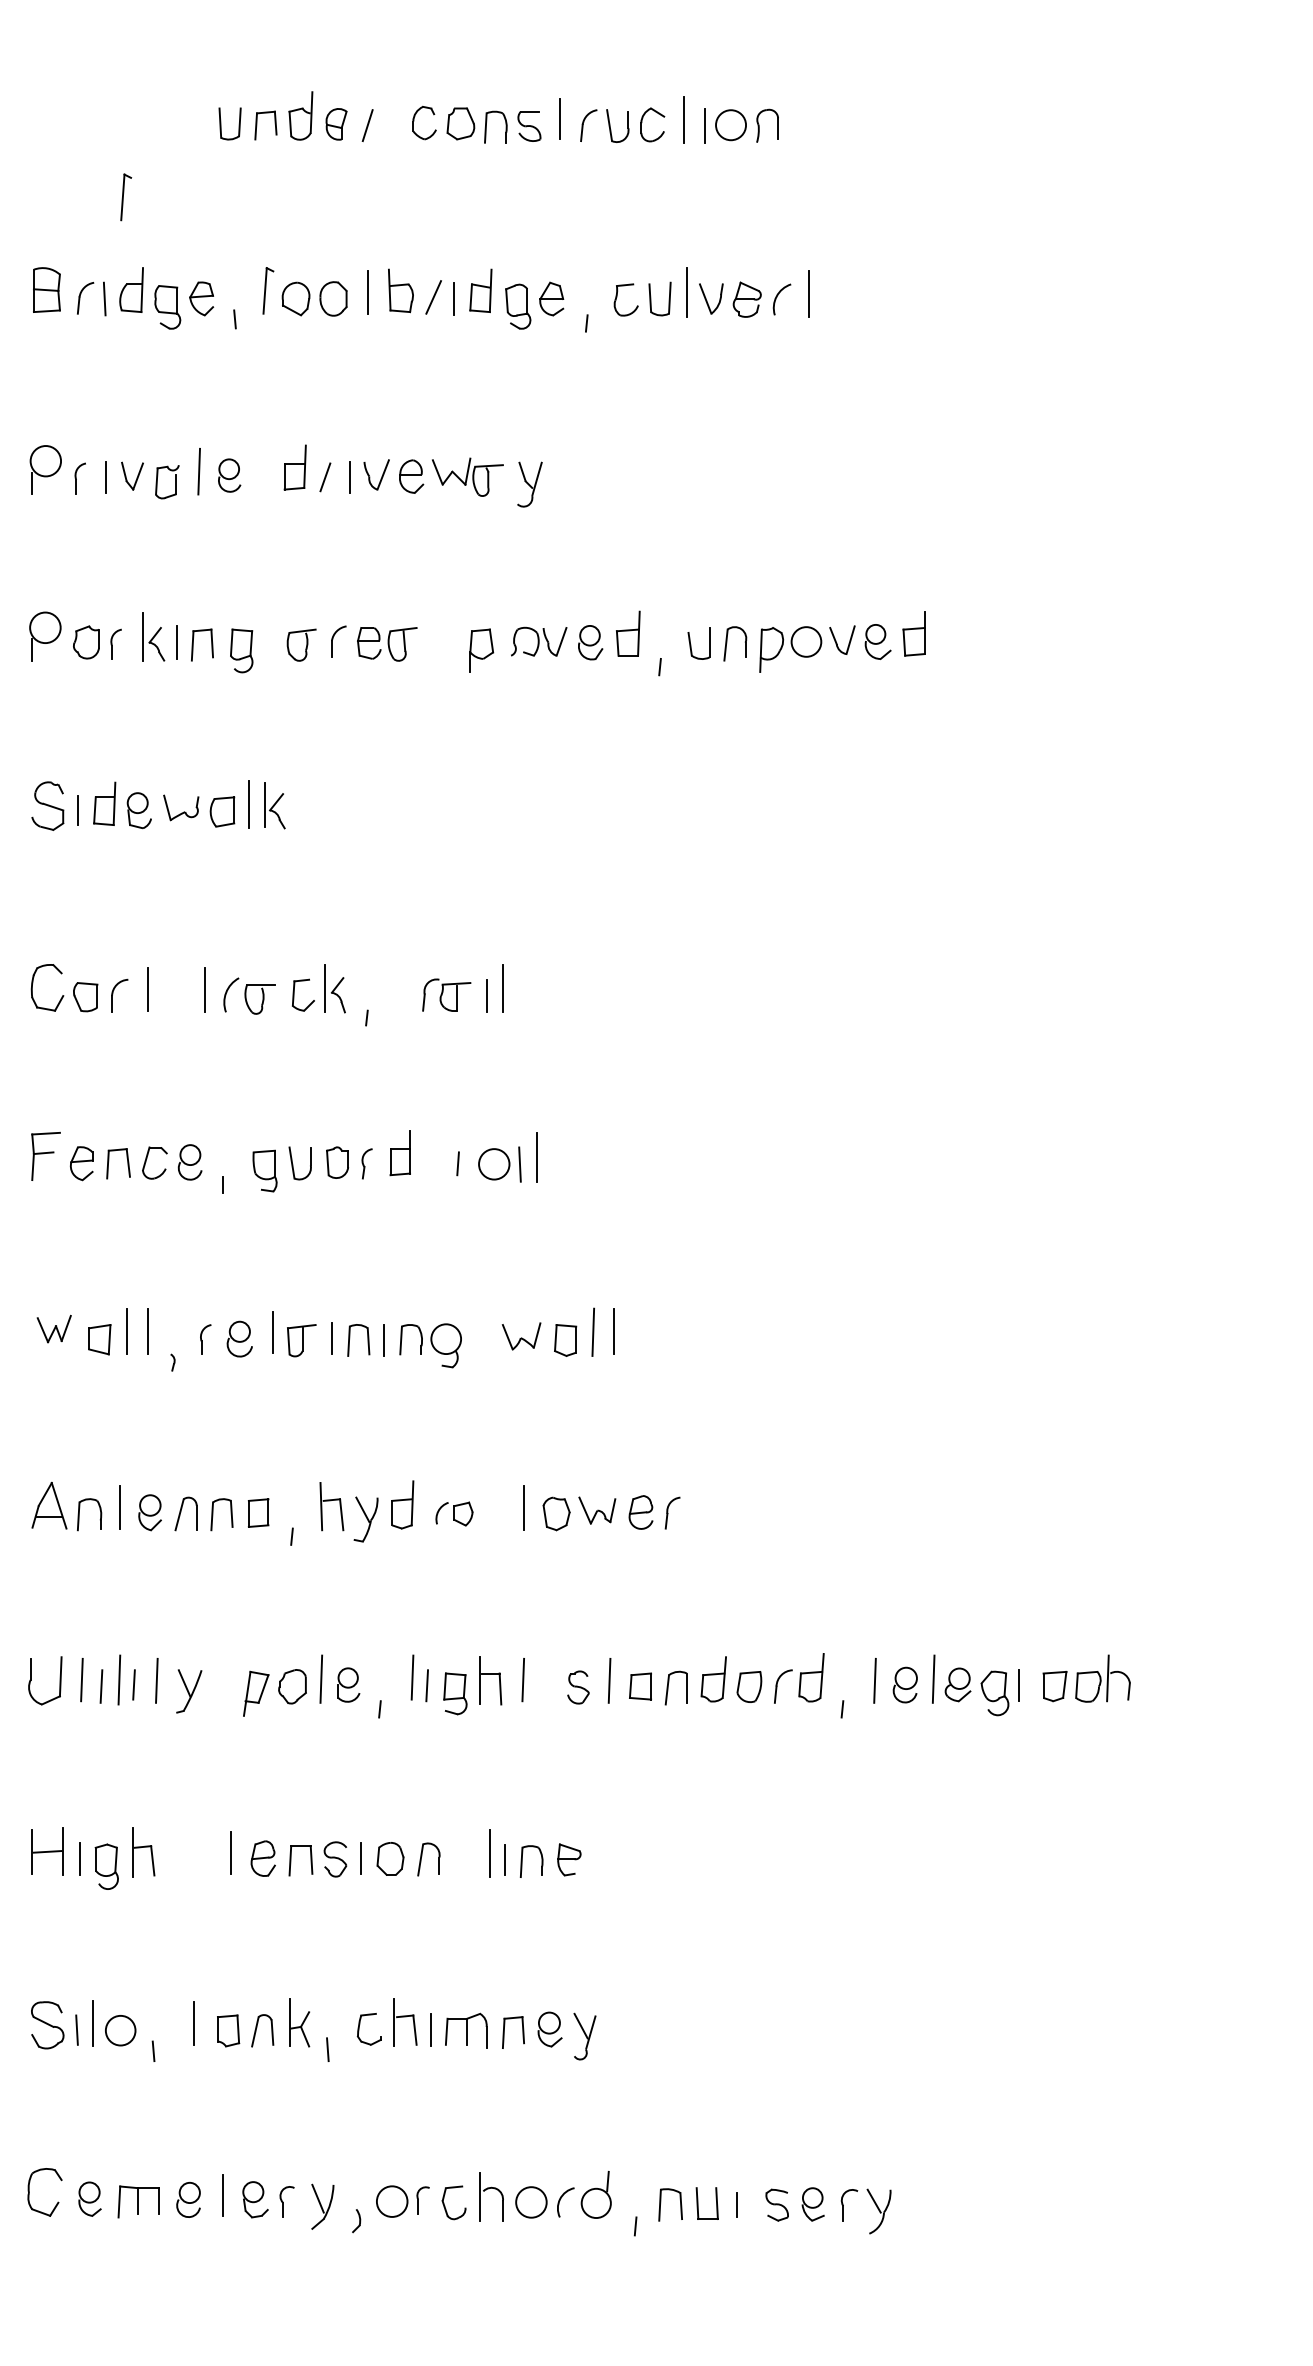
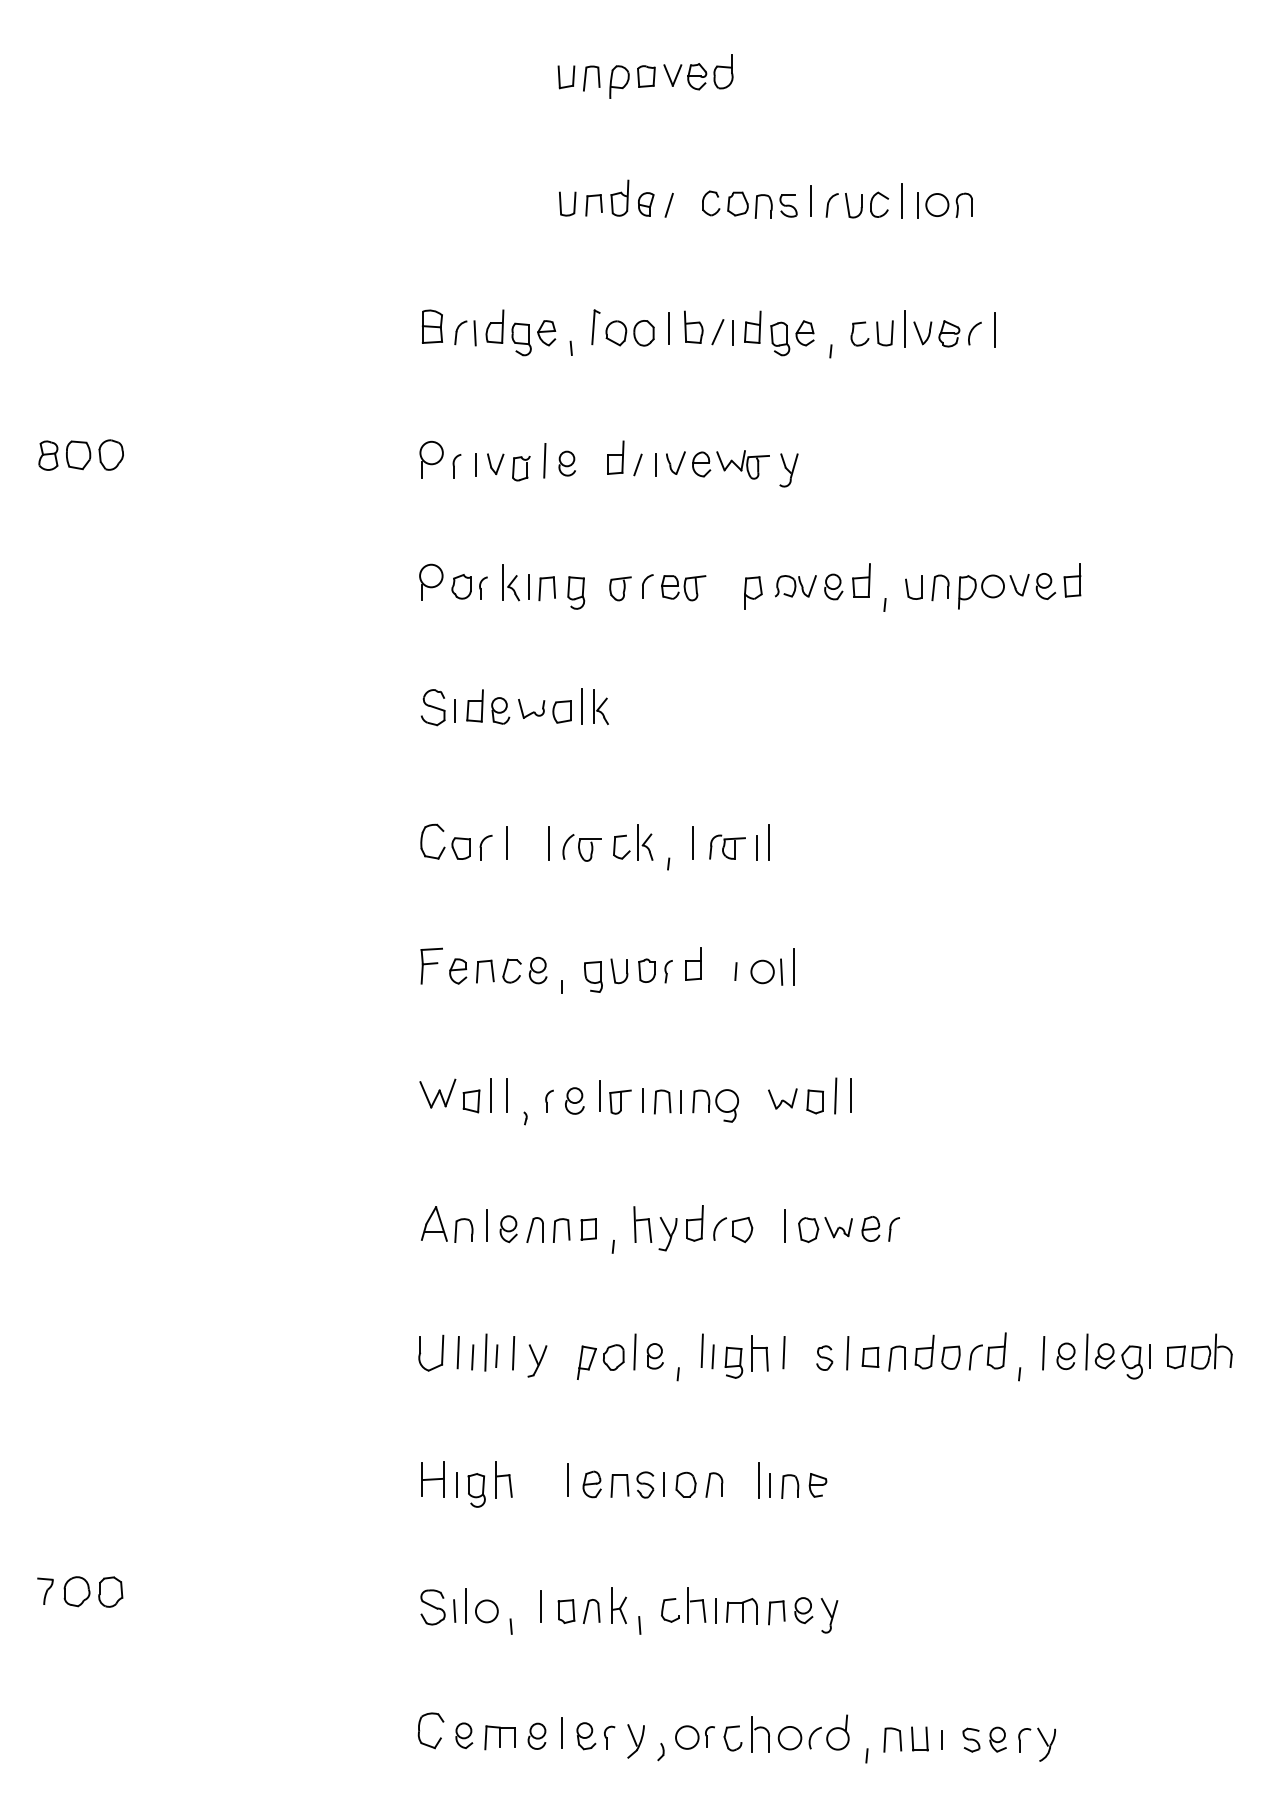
part: (125, 197) -> (490, 258), removed
line: (400, 988) -> (693, 842), added
part: (53, 1328) -> (437, 1093), size x1.43
part: (454, 1514) -> (733, 1230), size x1.43

